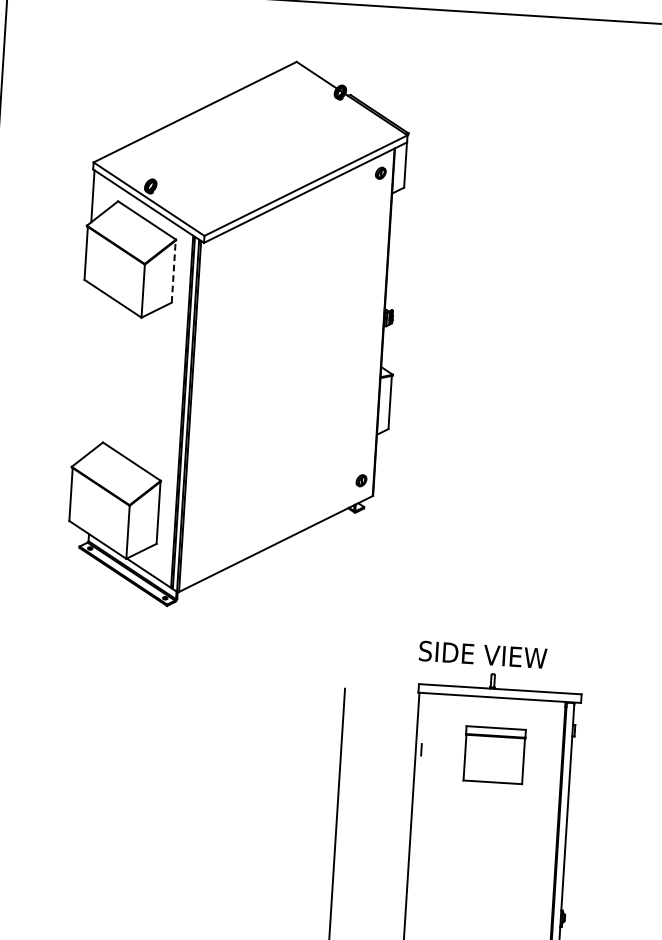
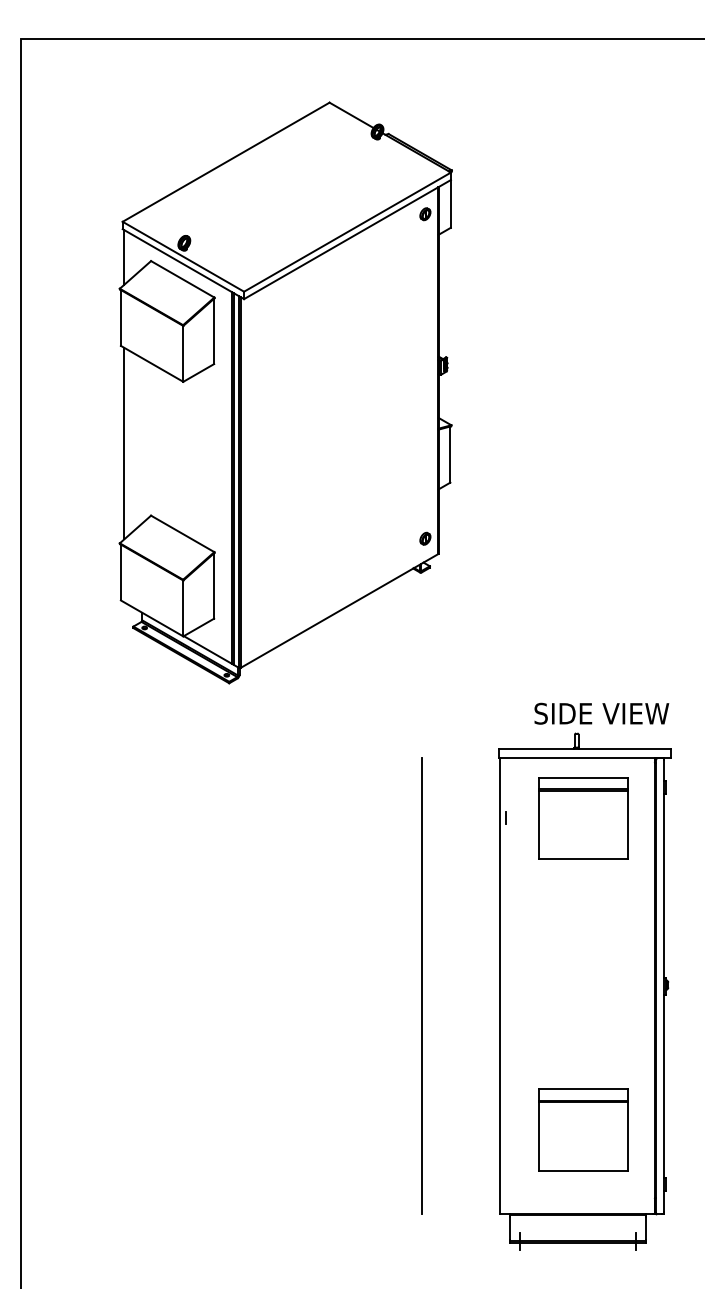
line: (174, 271) -> (214, 331), dashed -> solid
line: (82, 372) -> (124, 443), added
text: (482, 654) -> (601, 713), moved
part: (494, 755) -> (583, 818), size x1.43

